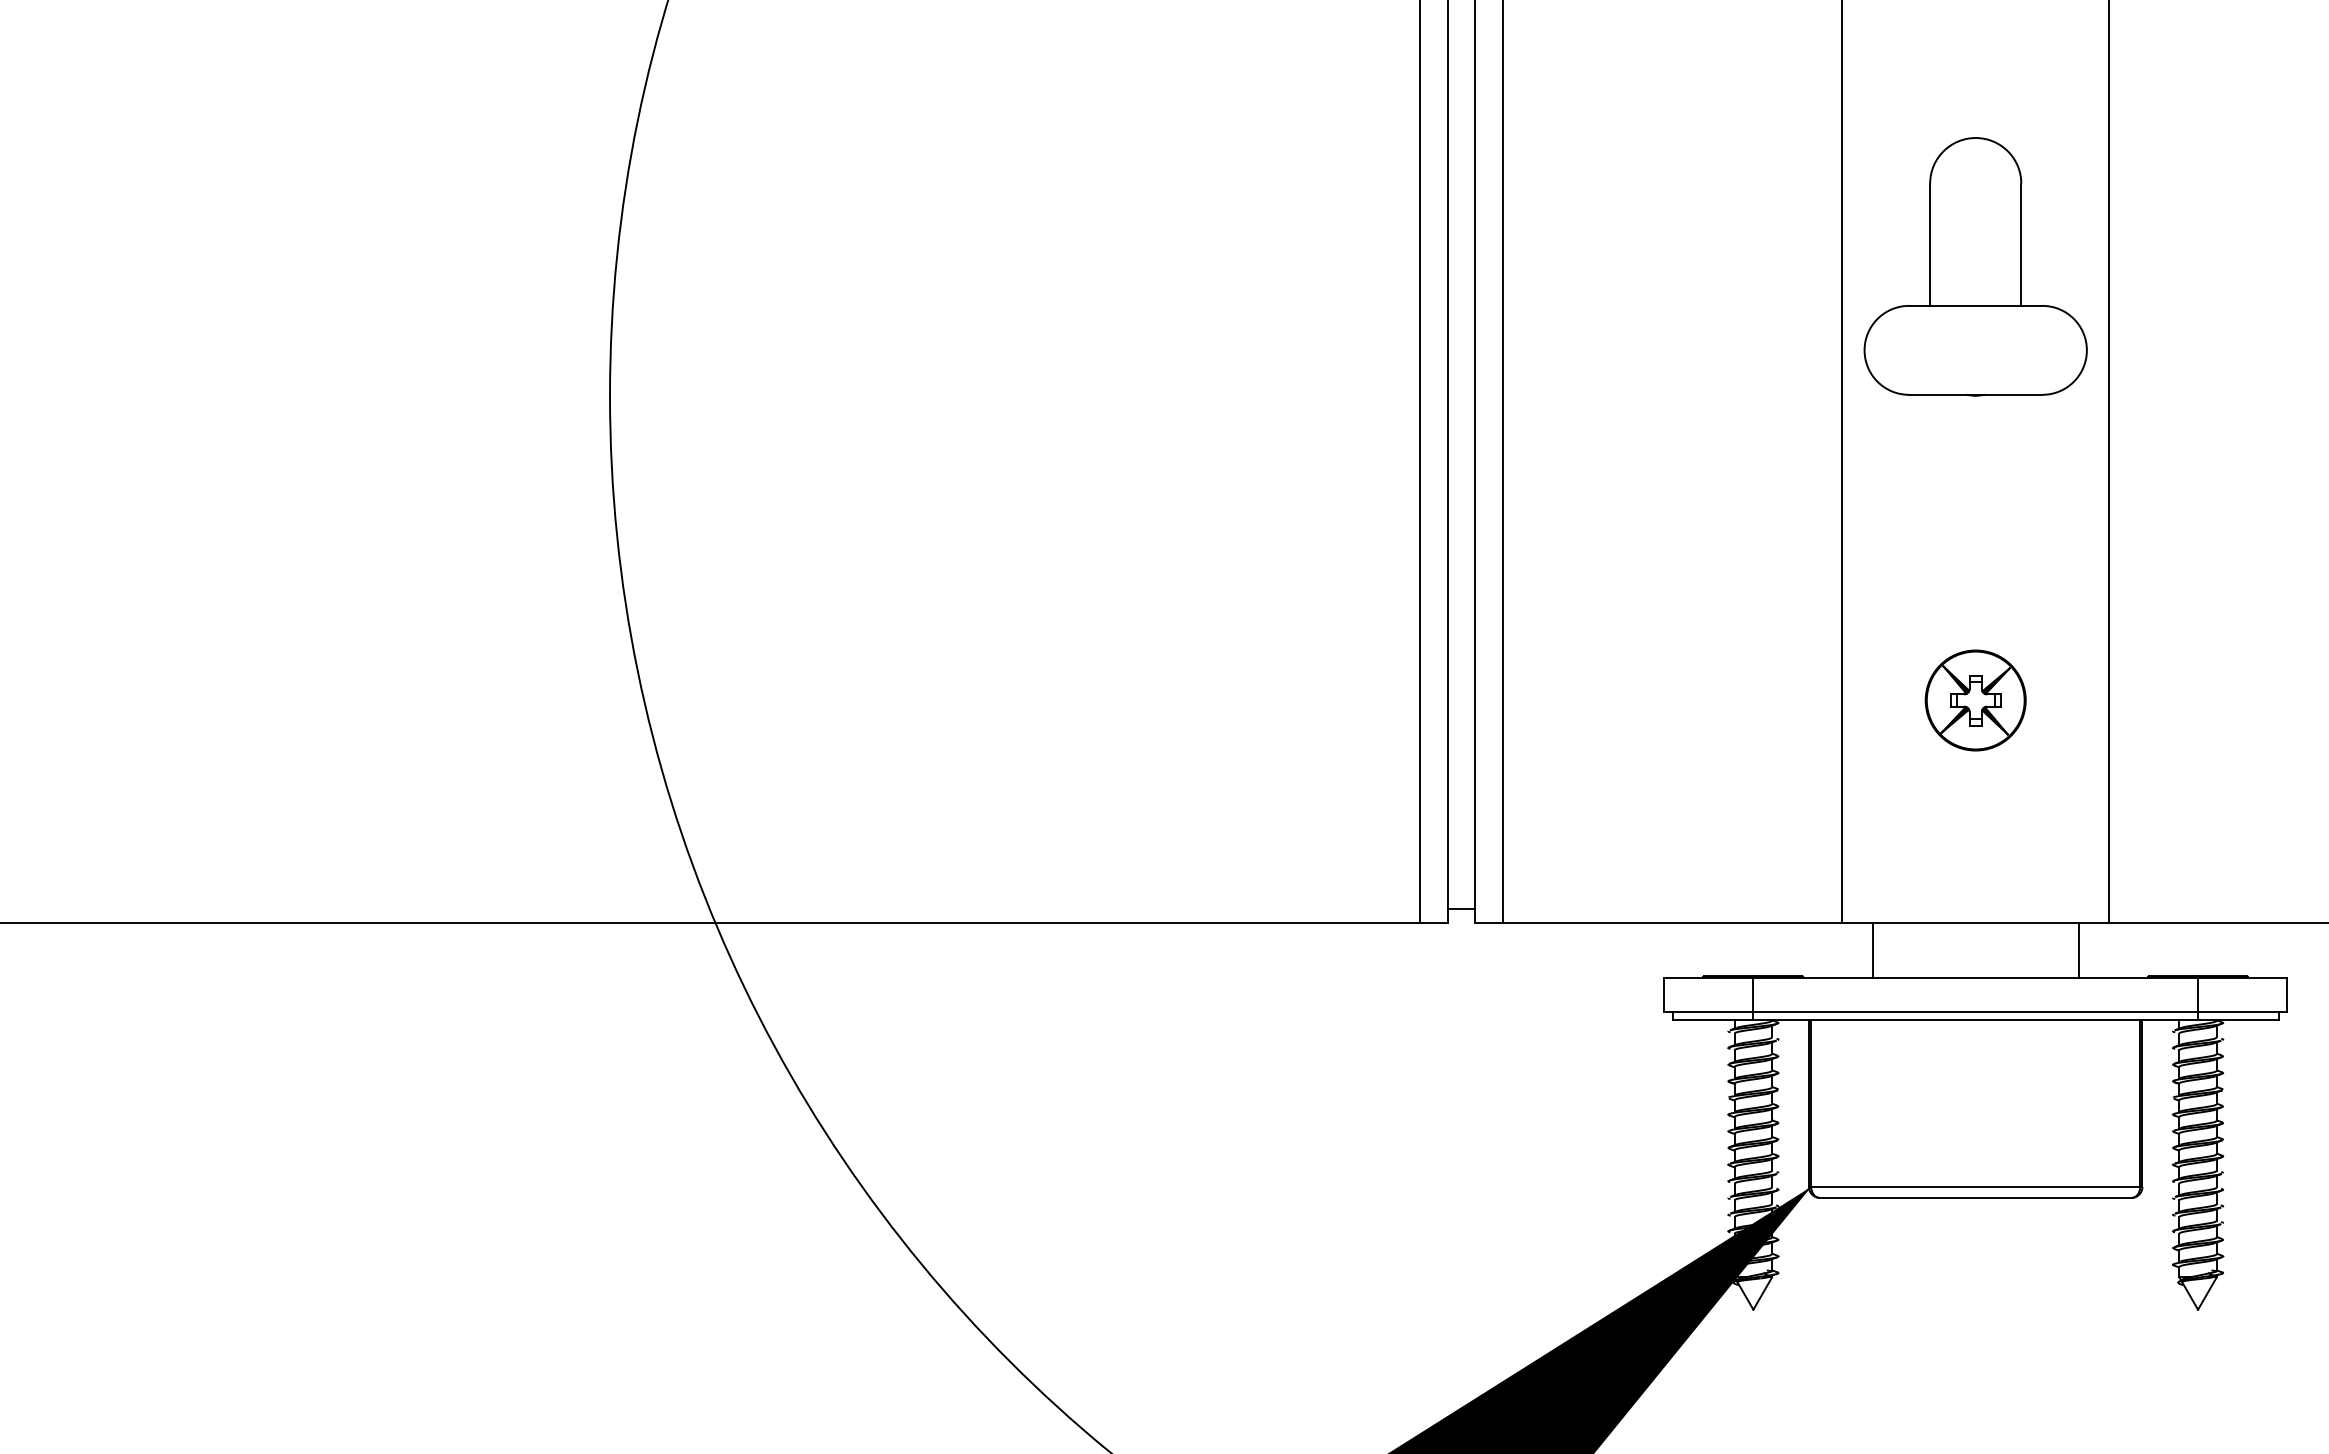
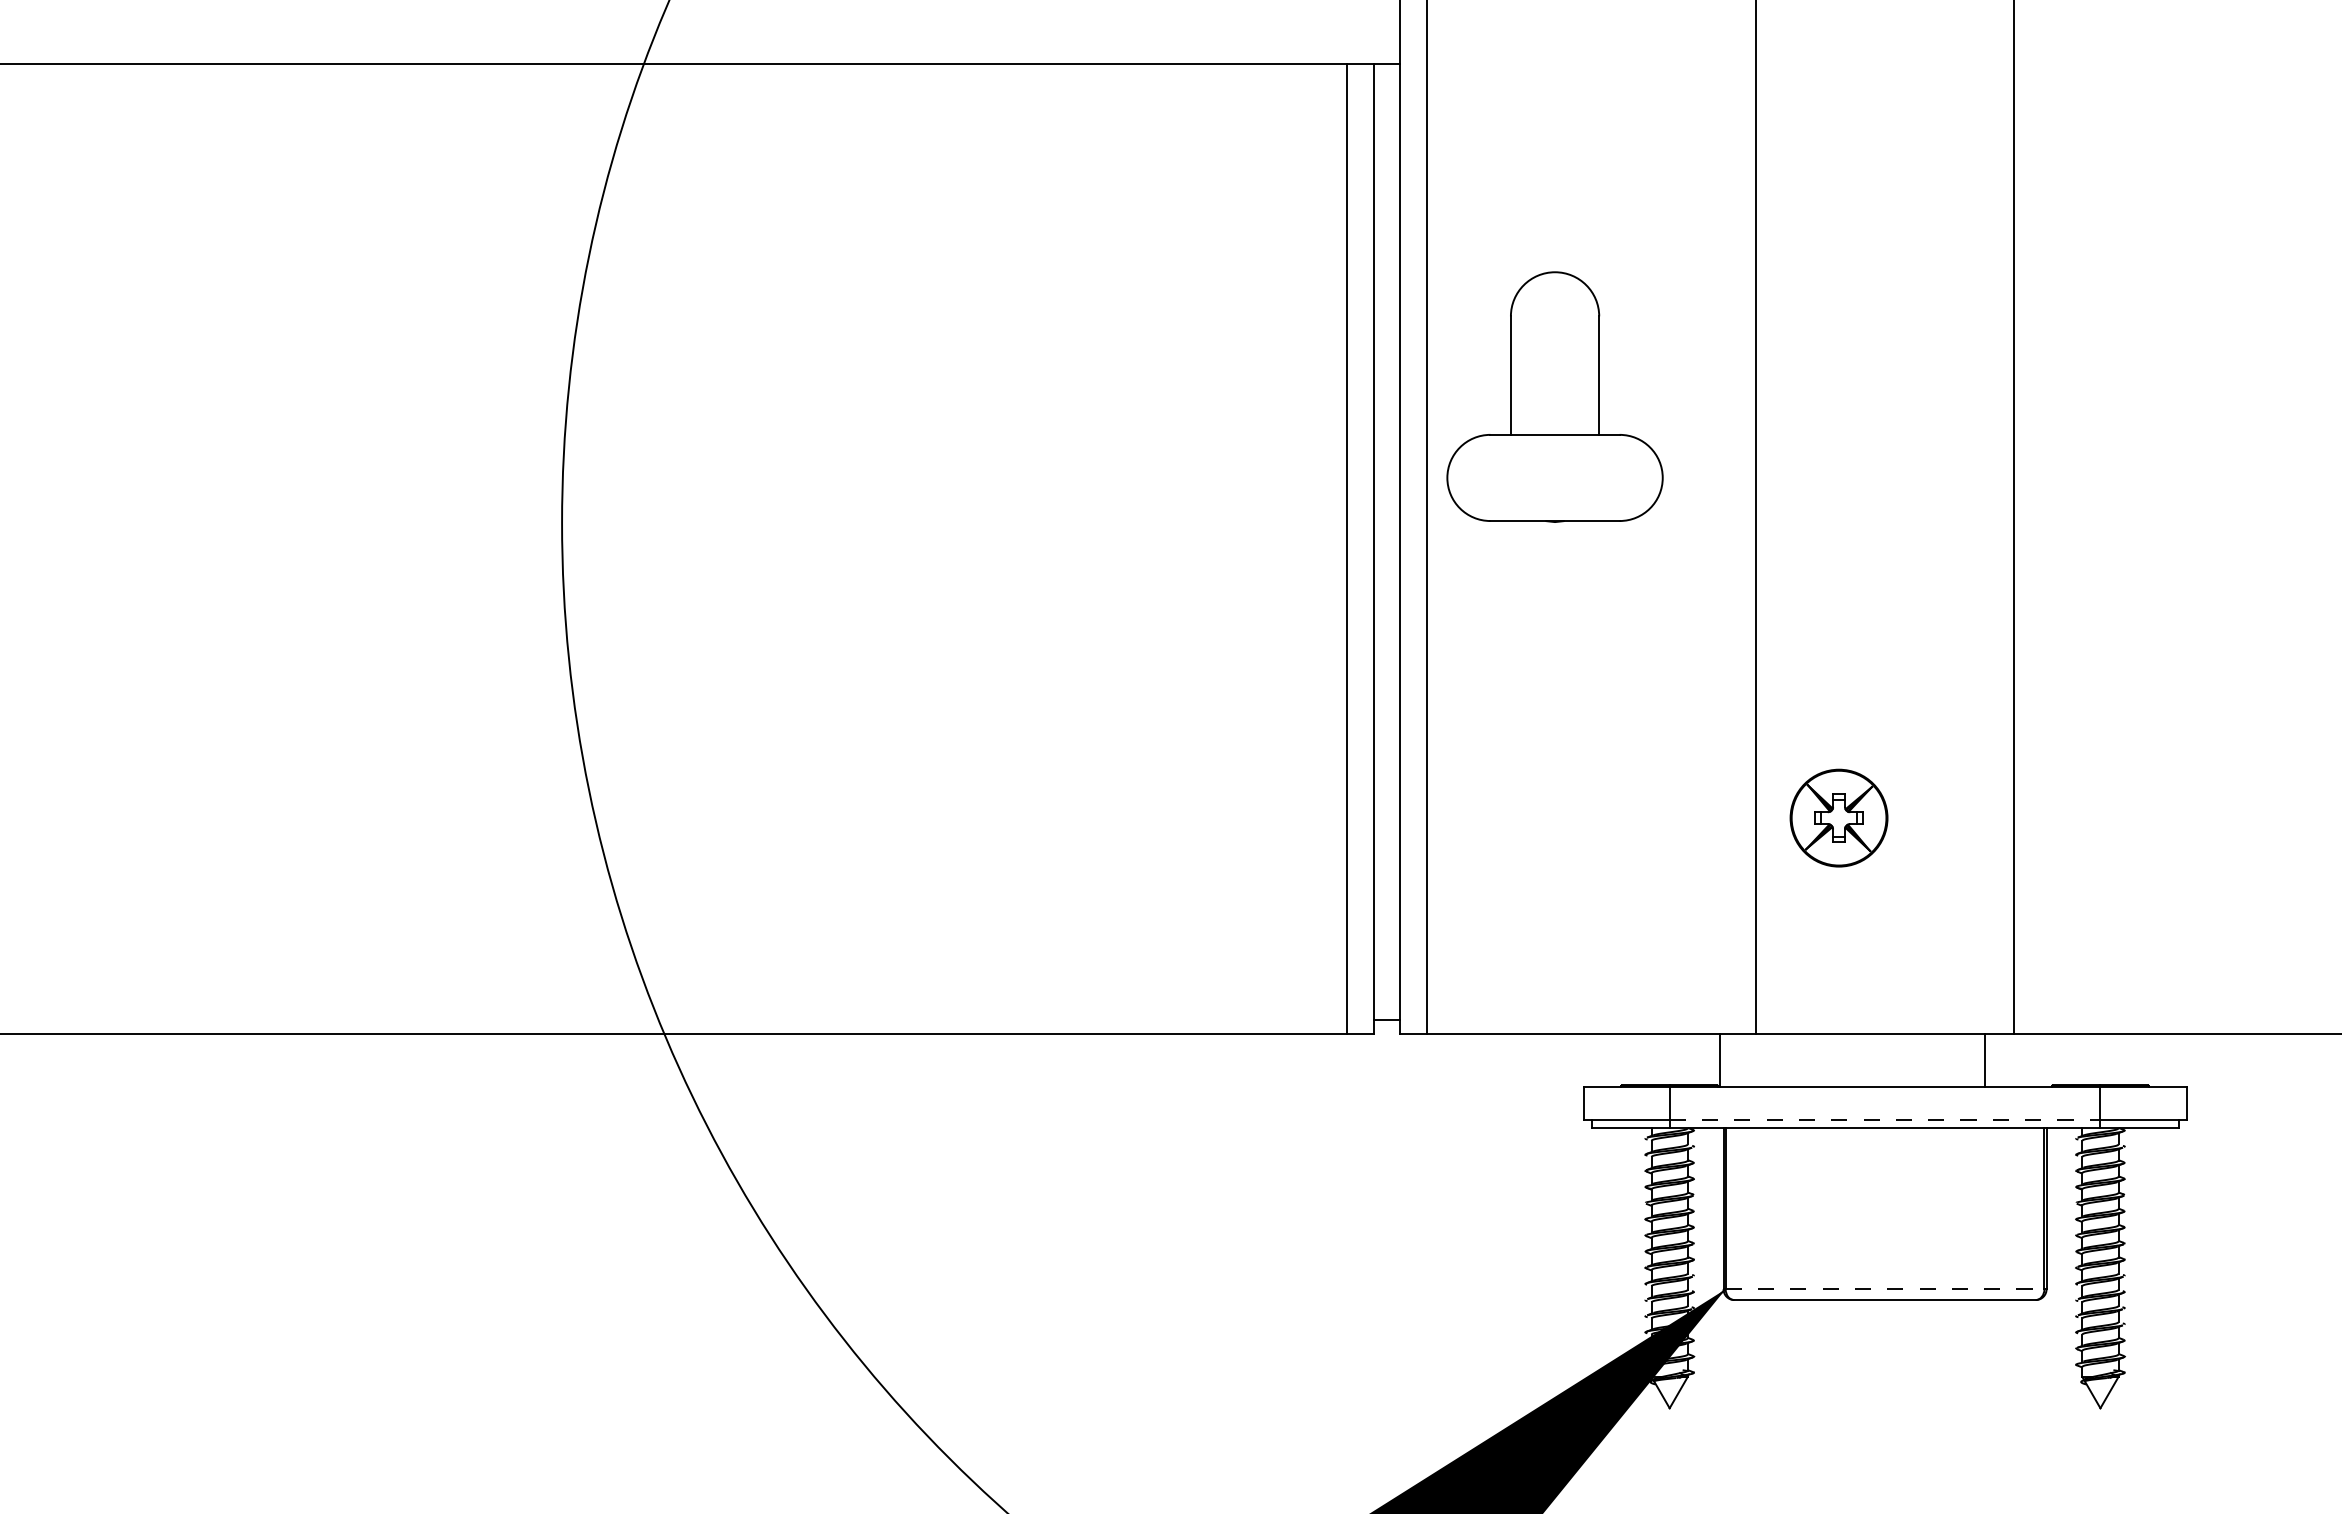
part: (1975, 266) -> (1554, 396), moved
part: (1975, 699) -> (1838, 817), moved
line: (1872, 950) -> (1720, 1060), moved
line: (1976, 1011) -> (1885, 1119), solid -> dashed
line: (1976, 1187) -> (1885, 1289), solid -> dashed

